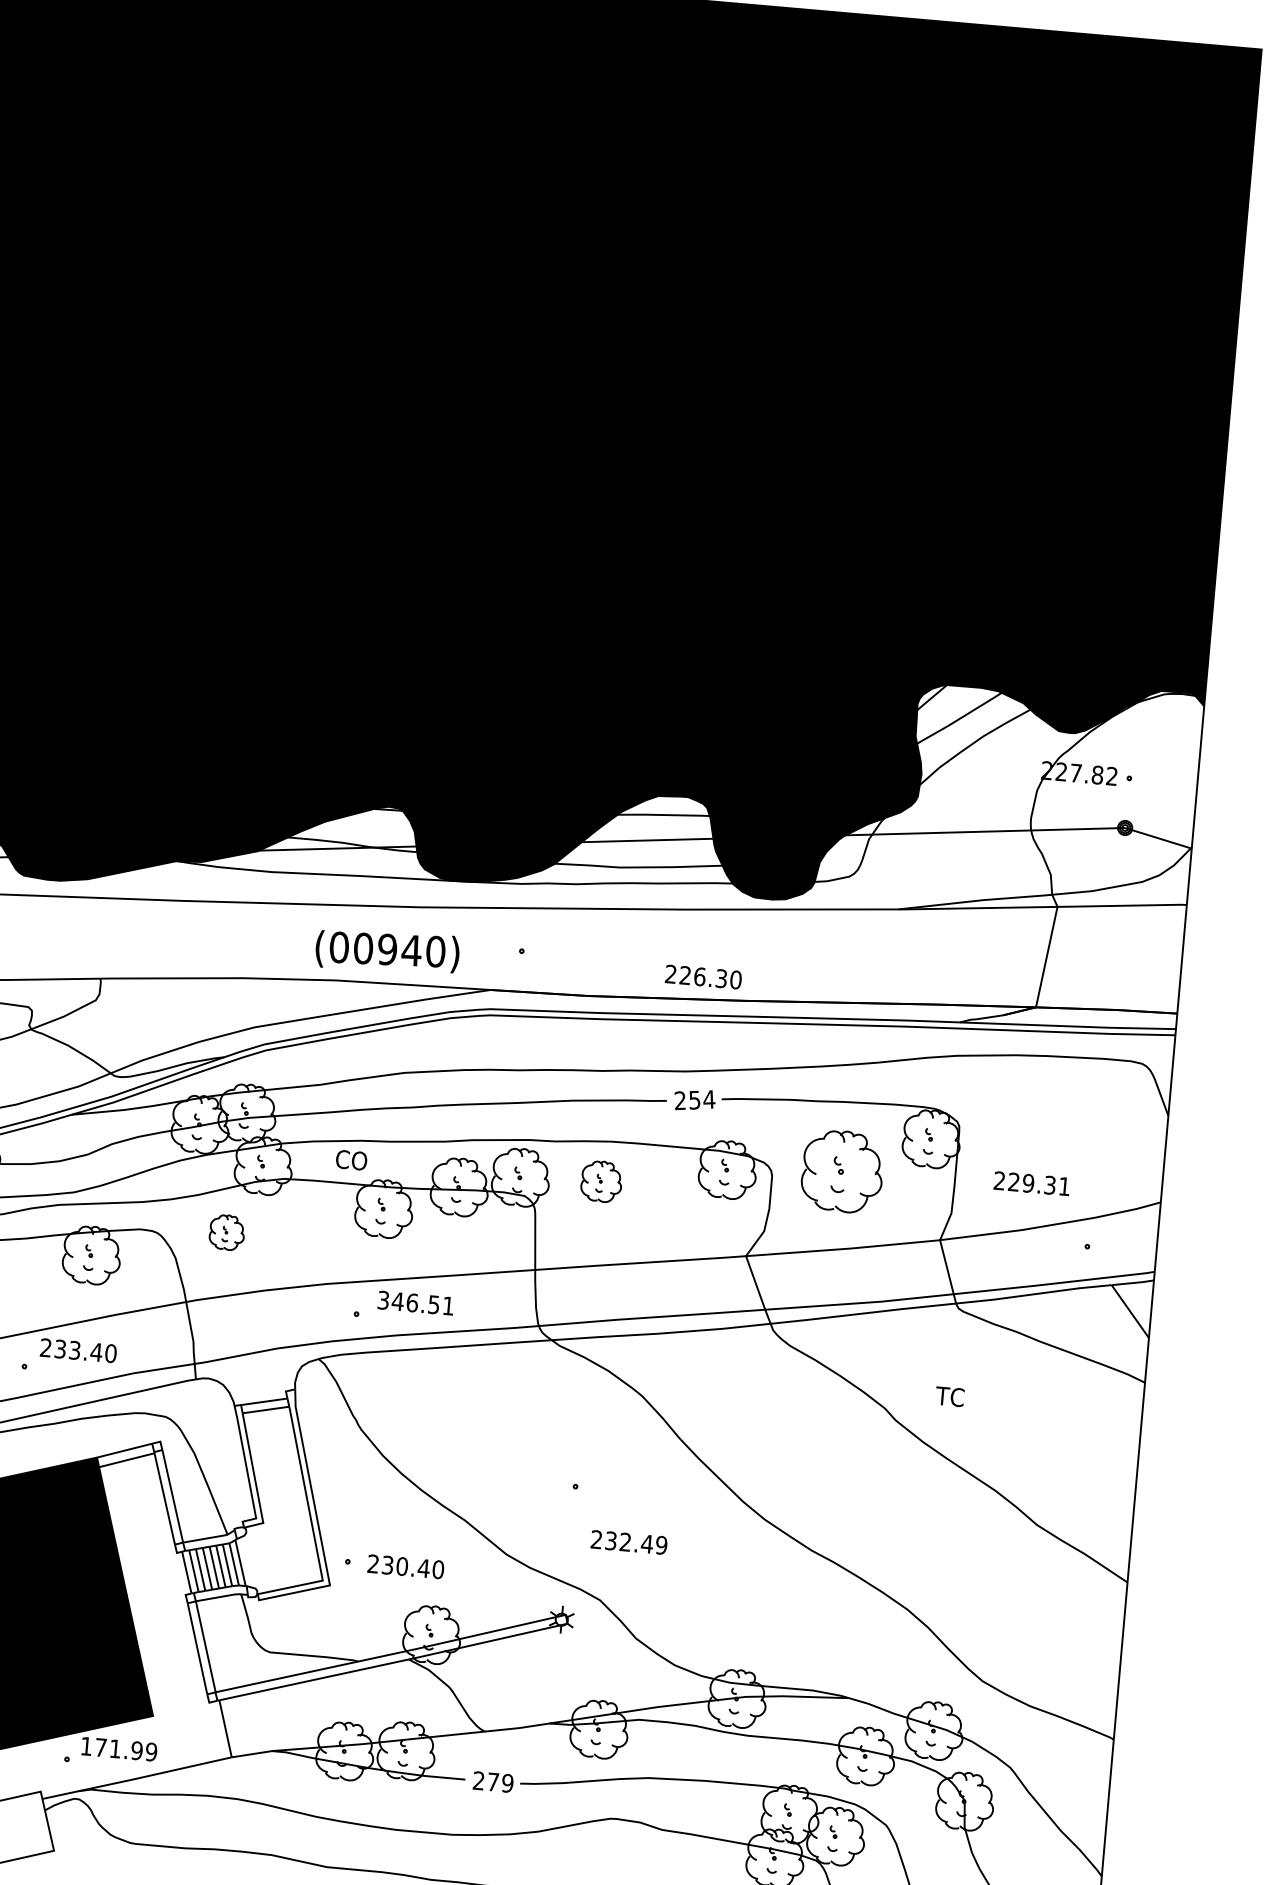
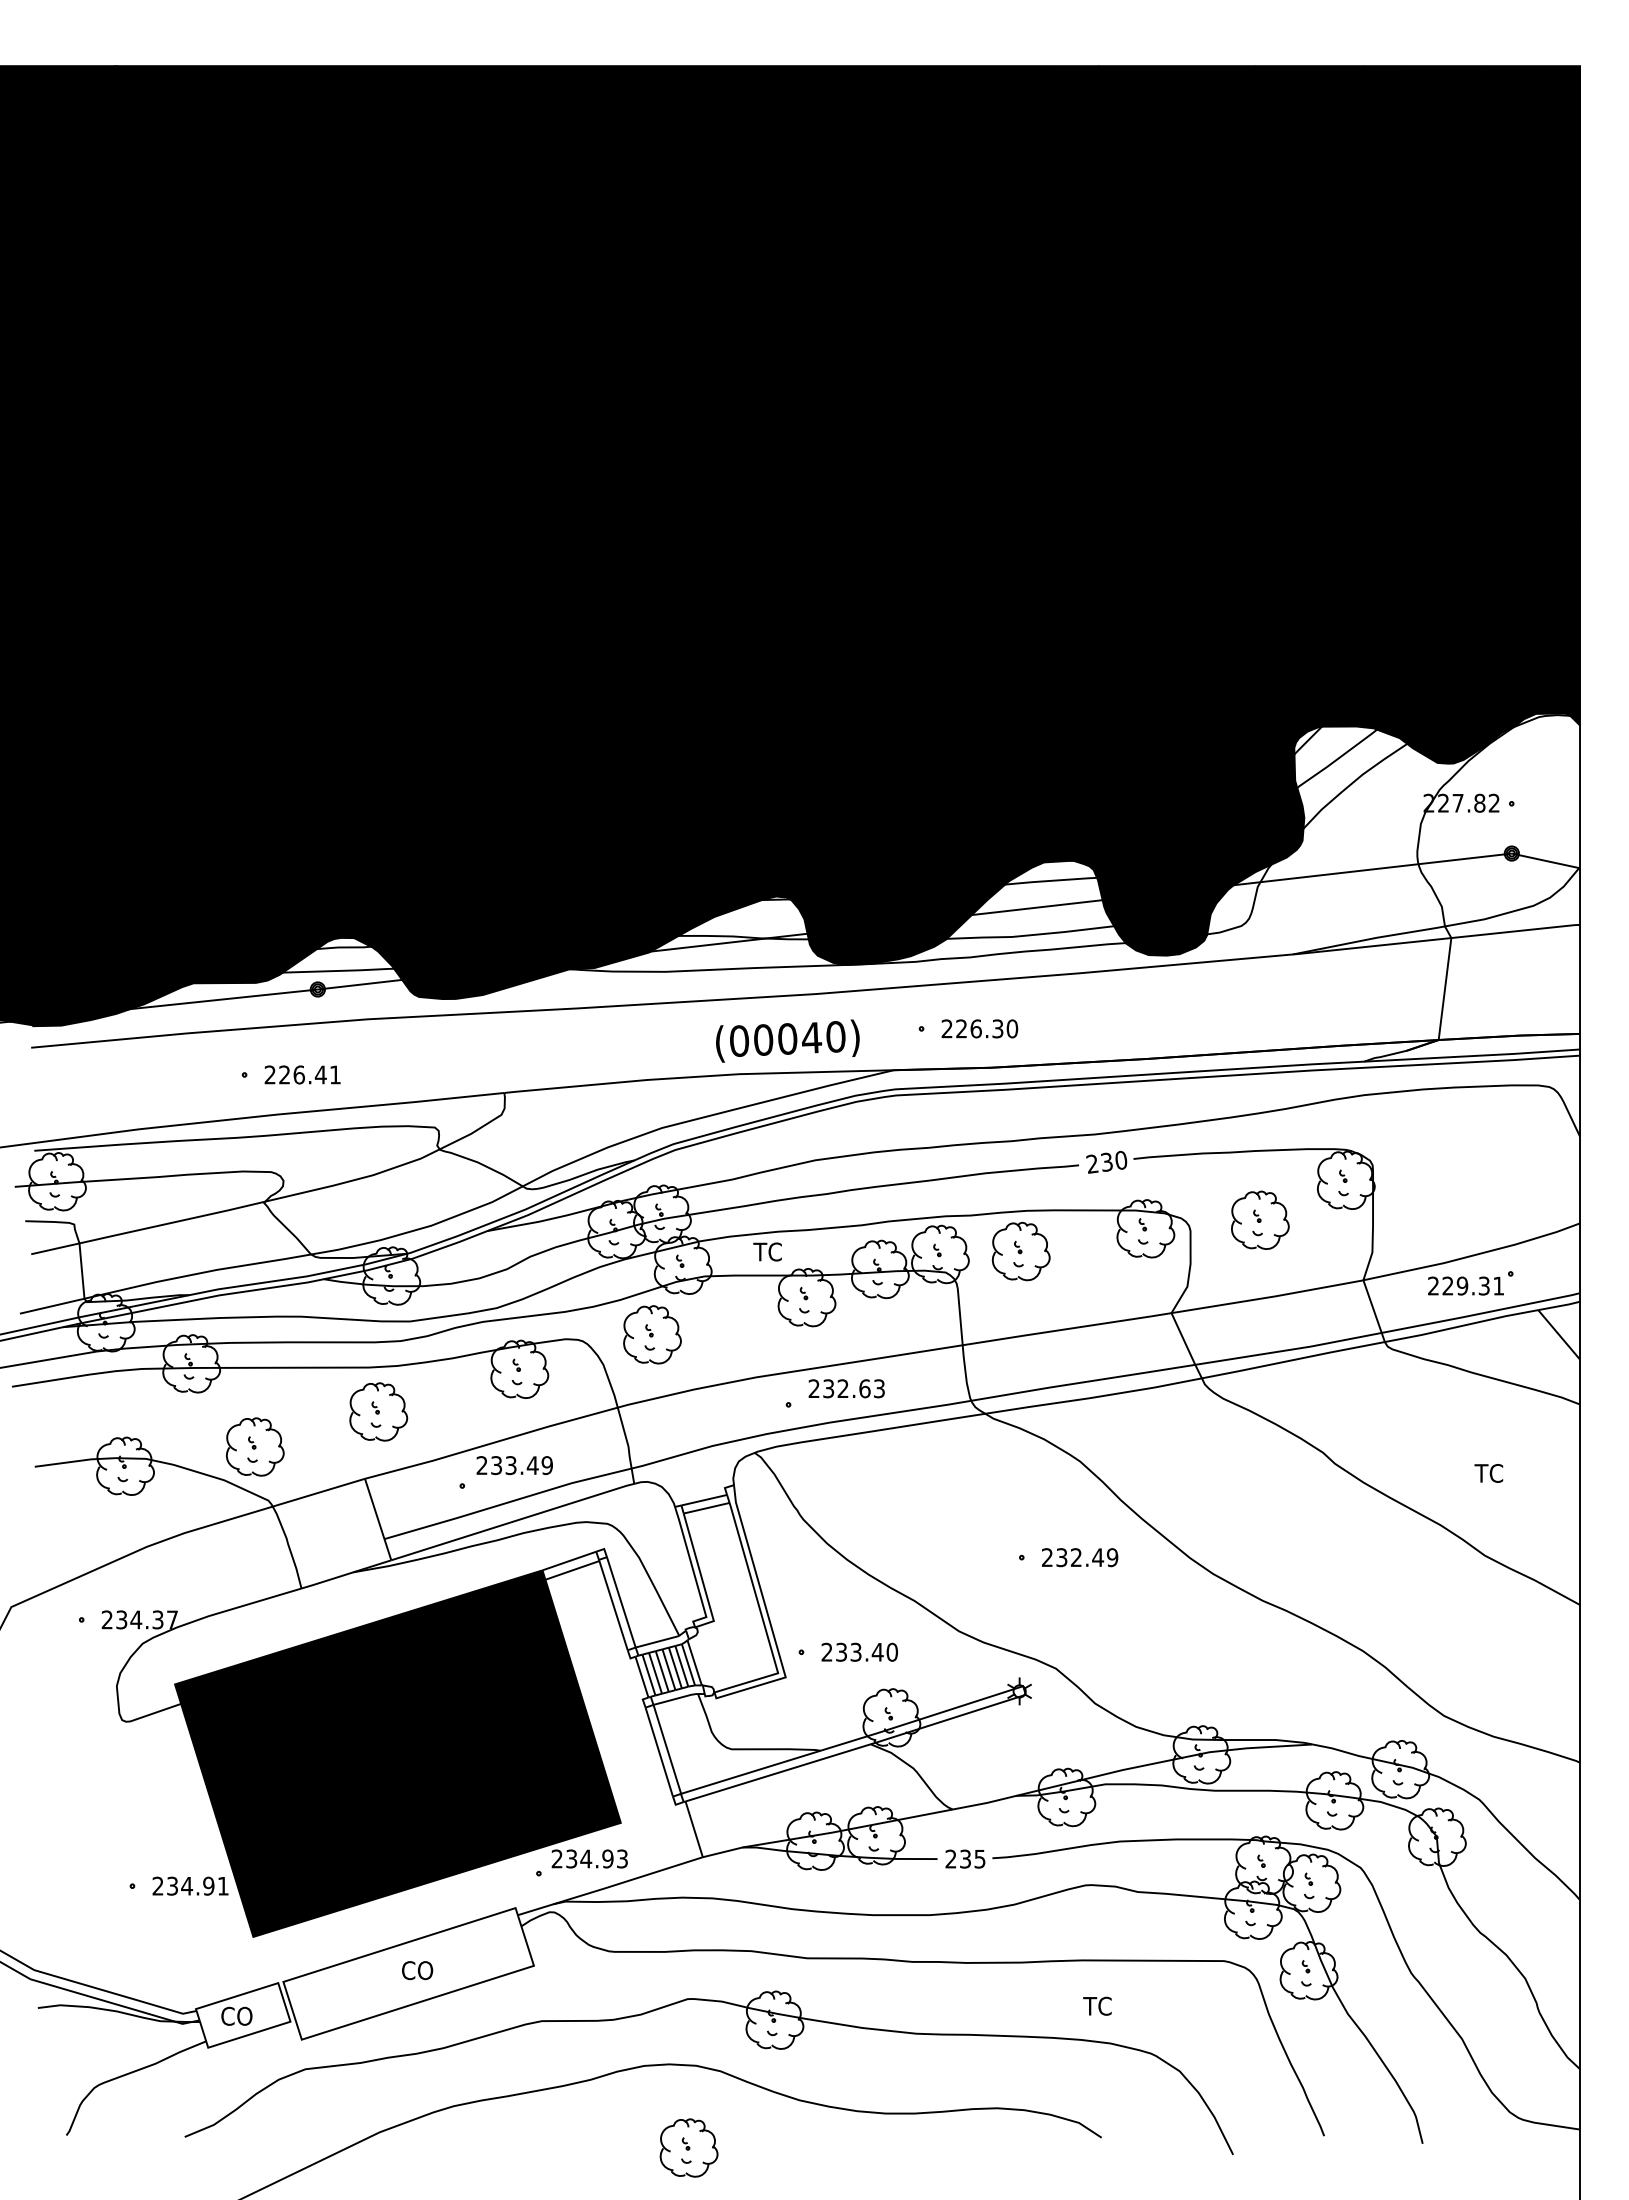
text: (387, 949) -> (787, 1038), (00940) -> (00040)
text: (703, 976) -> (979, 1028), moved
text: (702, 1099) -> (1114, 1160), 254 -> 230
text: (350, 1159) -> (769, 1251), CO -> TC
part: (842, 1170) -> (1260, 1219), size x0.71
part: (600, 1181) -> (1020, 1251), size x1.43
text: (1031, 1183) -> (1465, 1285), moved
part: (227, 1232) -> (652, 1334), size x1.67
text: (415, 1302) -> (846, 1388), 346.51 -> 232.63
text: (110, 1353) -> (546, 1465), 233.40 -> 233.49
text: (949, 1396) -> (1488, 1473), moved
text: (629, 1542) -> (1080, 1557), moved
text: (401, 1565) -> (855, 1651), 230.40 -> 233.40
text: (118, 1748) -> (589, 1858), 171.99 -> 234.93
text: (500, 1782) -> (972, 1858), 279 -> 235

